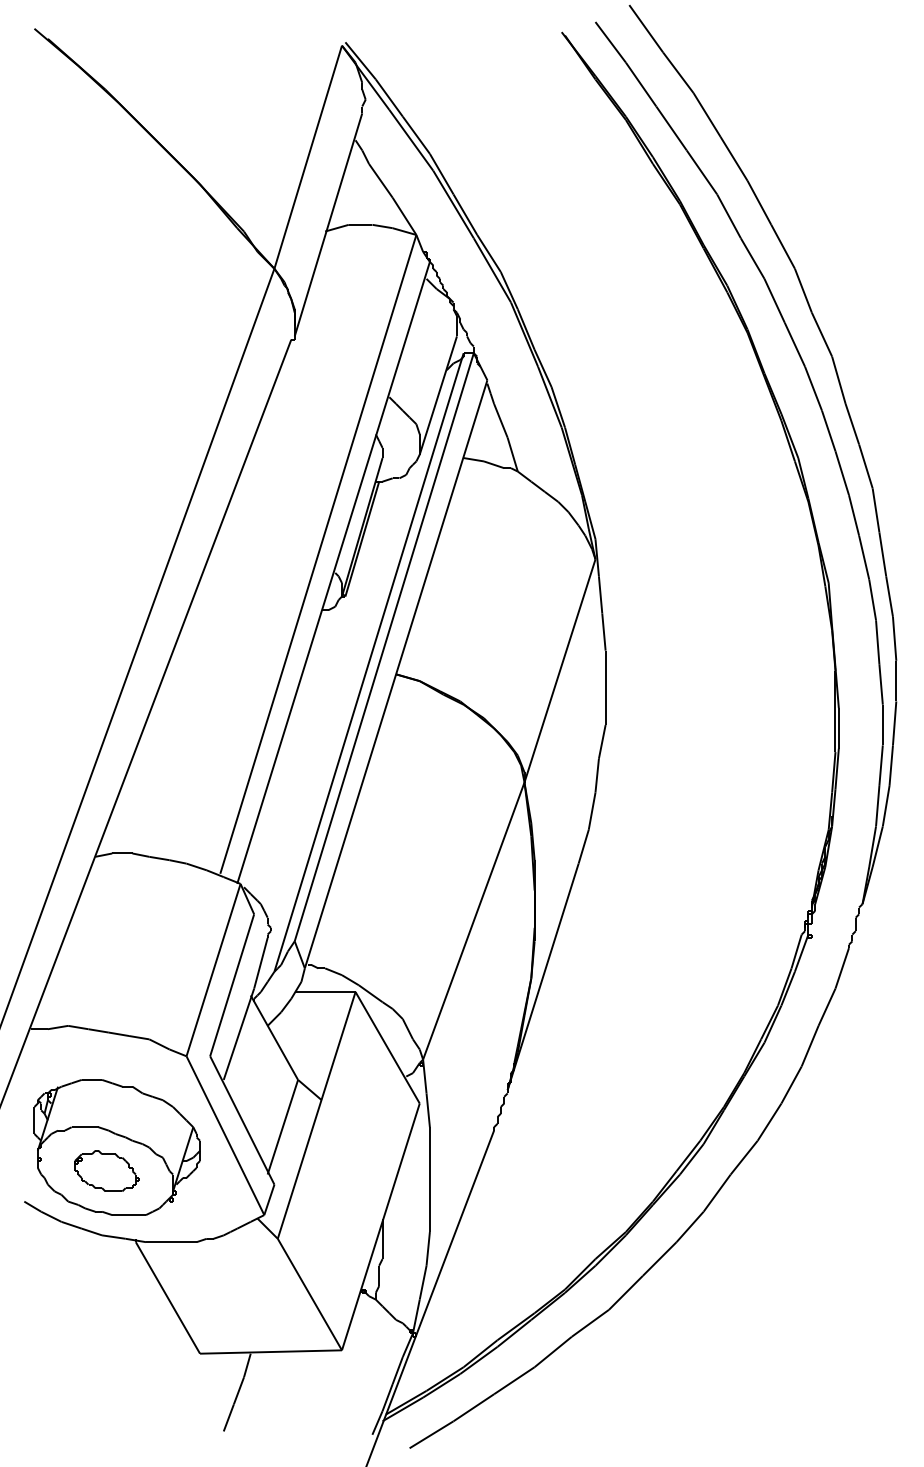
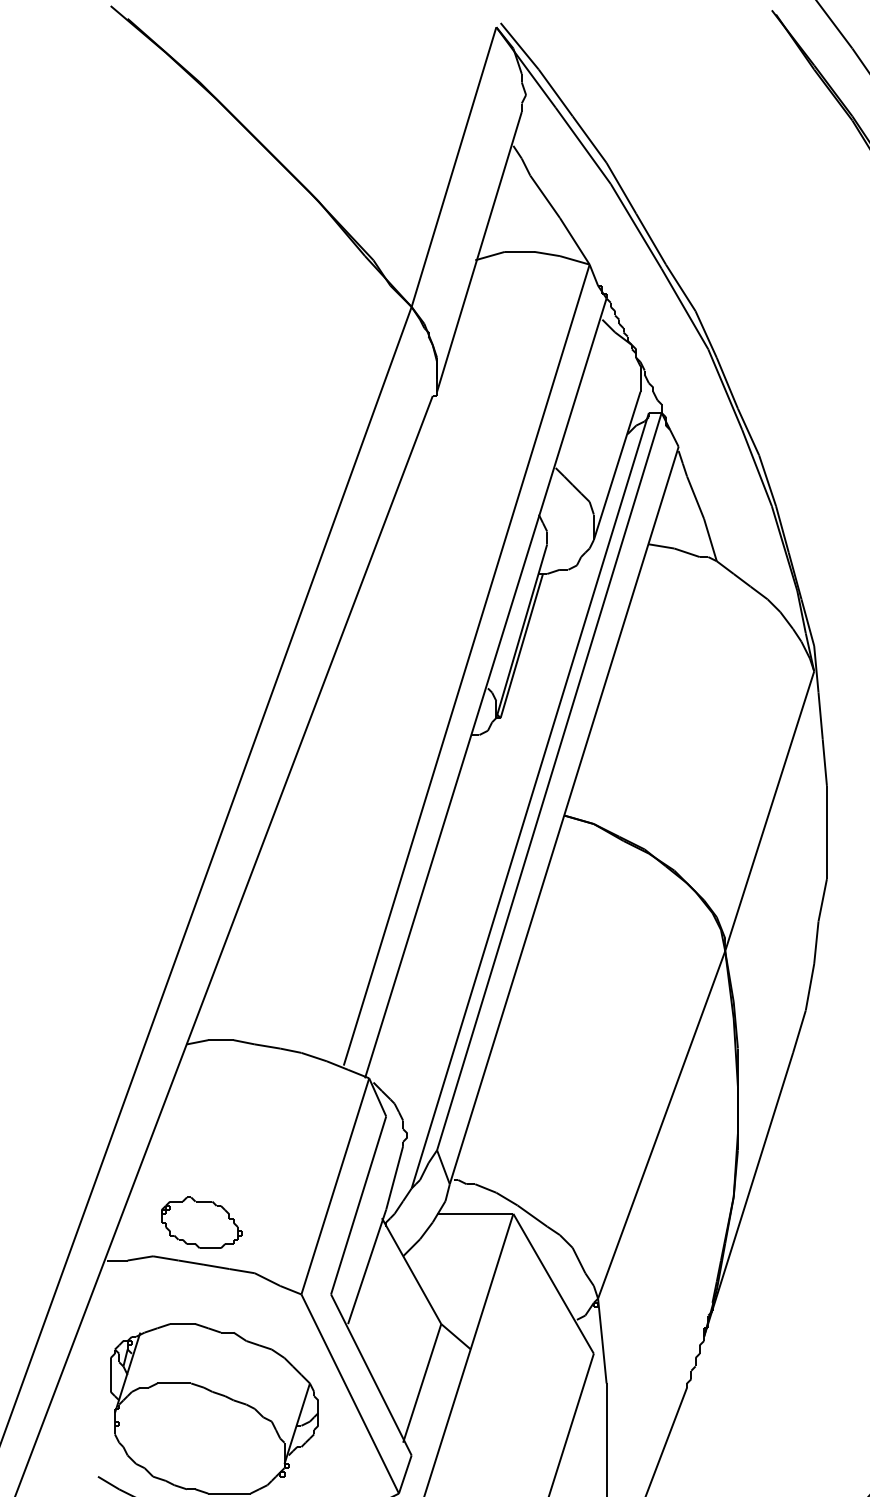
part: (106, 1170) -> (201, 1221), moved

